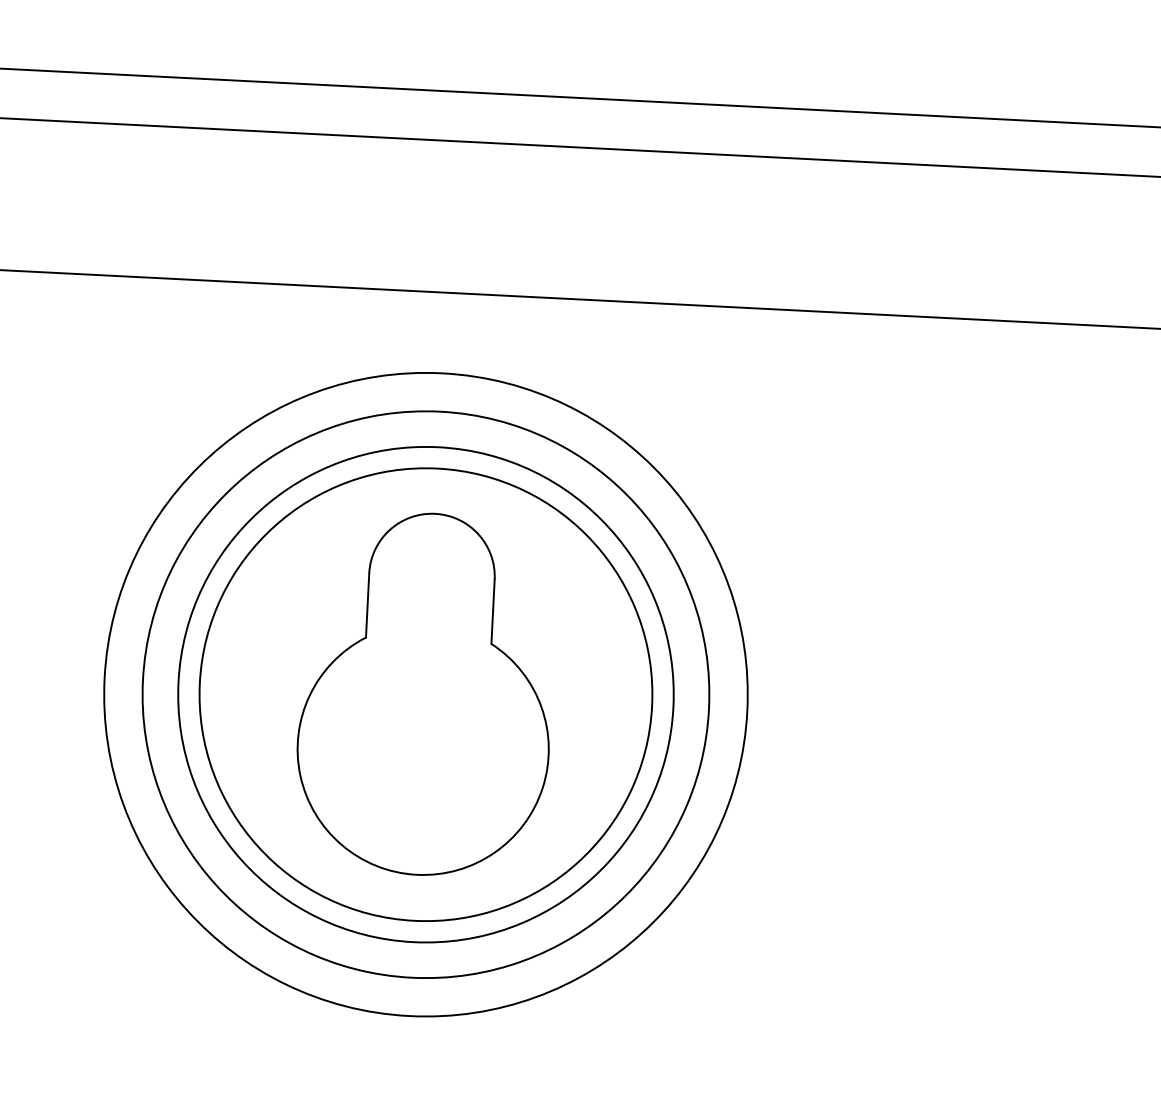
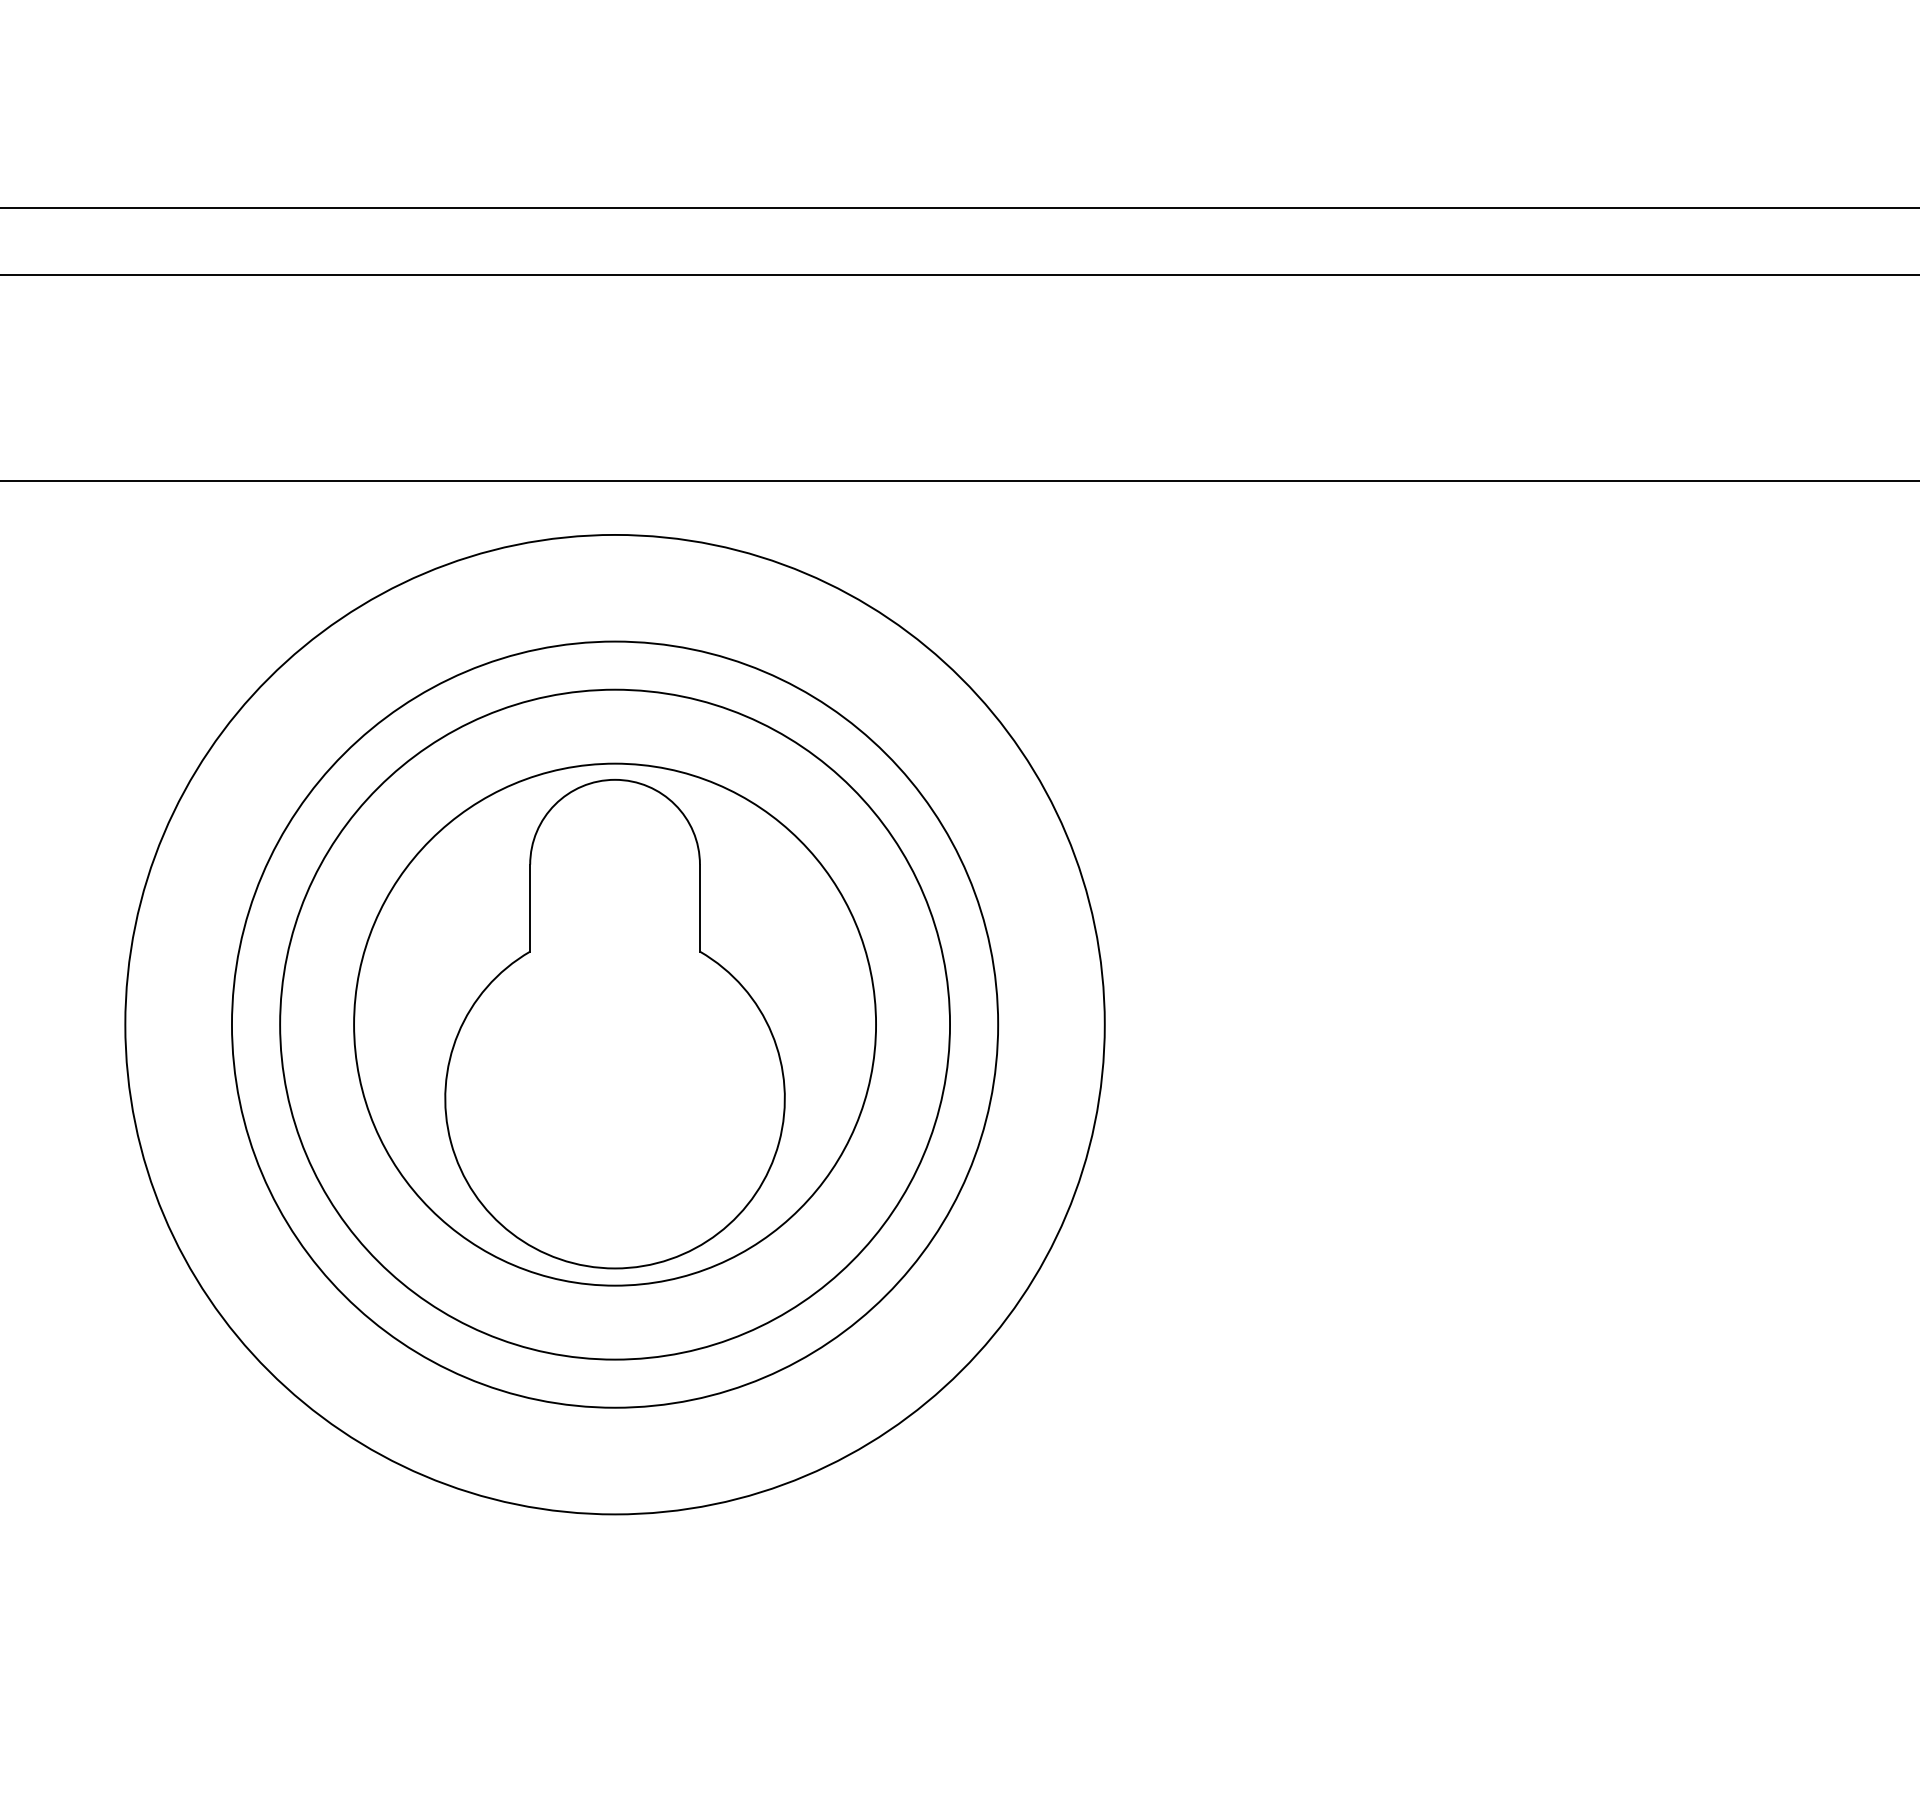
circle: (426, 694) -> (615, 1024), size x0.6
circle: (426, 694) -> (615, 1024), size x1.6

